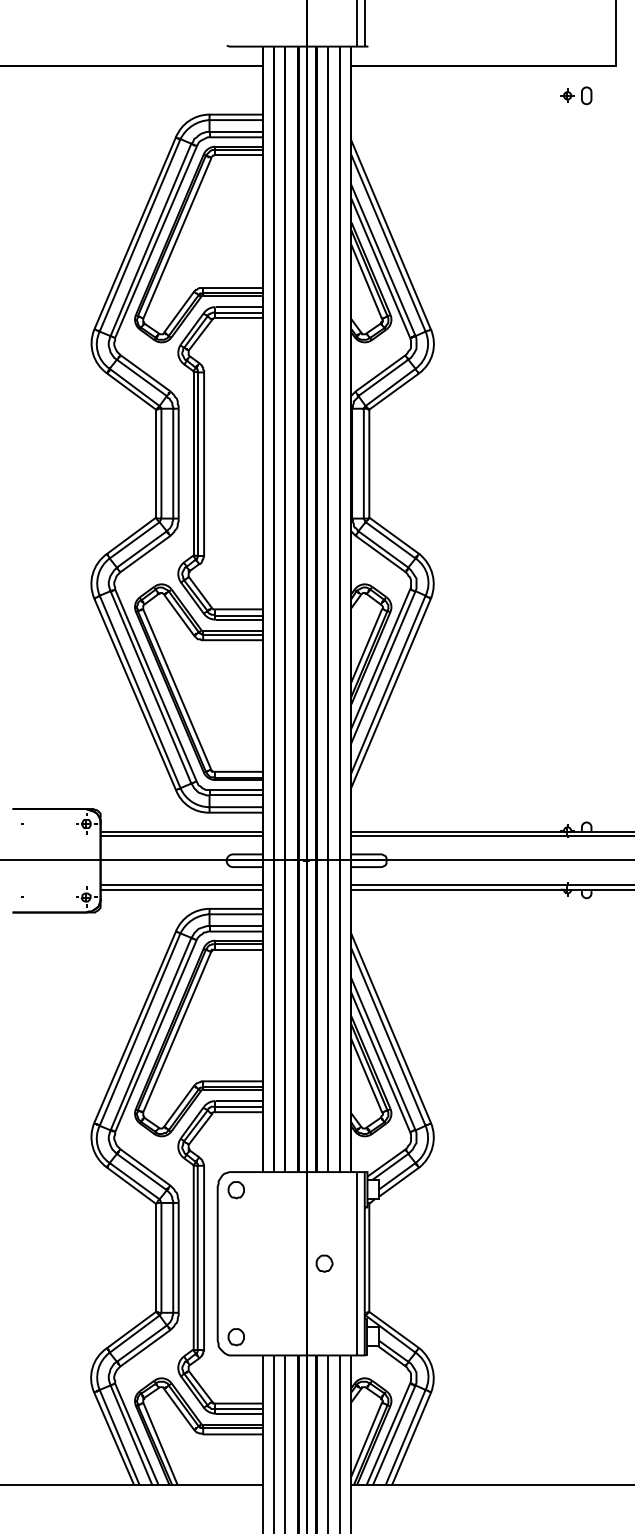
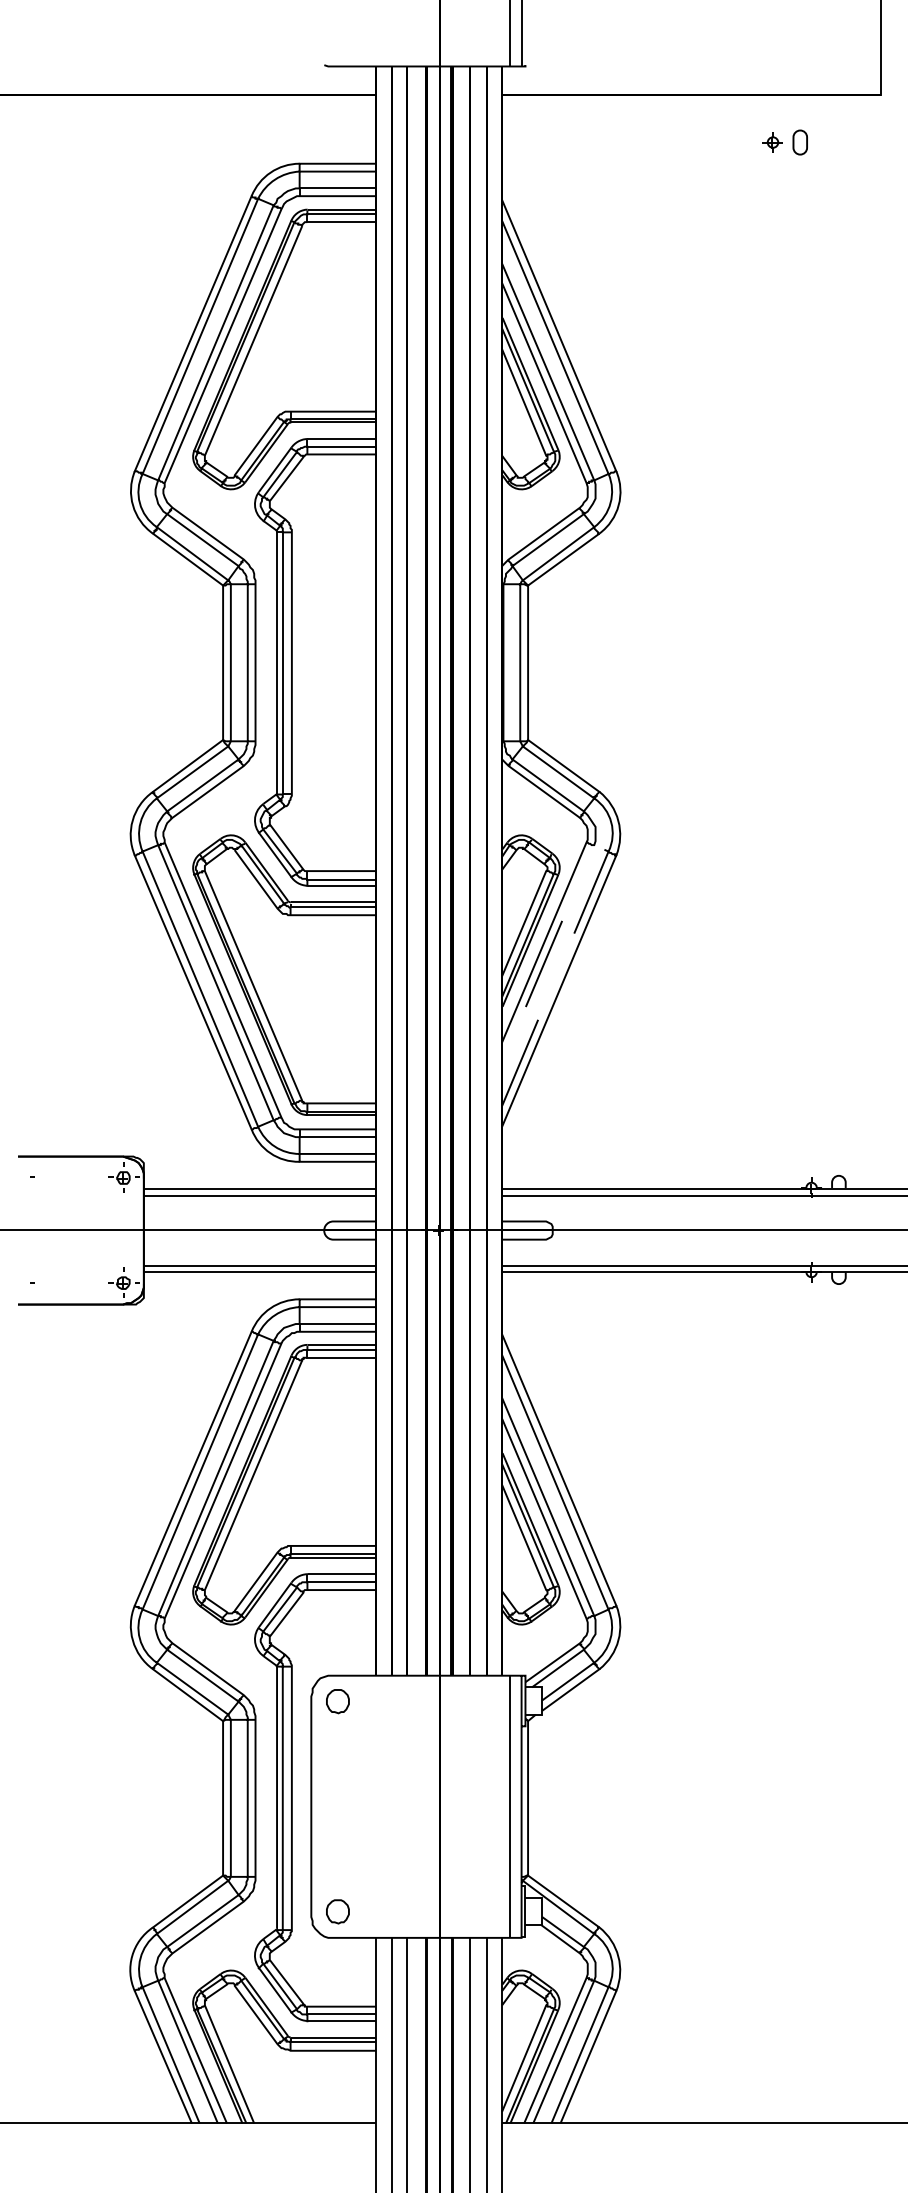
part: (576, 95) -> (785, 142), moved
line: (422, 602) -> (604, 861), solid -> dashed
part: (324, 1263) -> (464, 1806), removed

